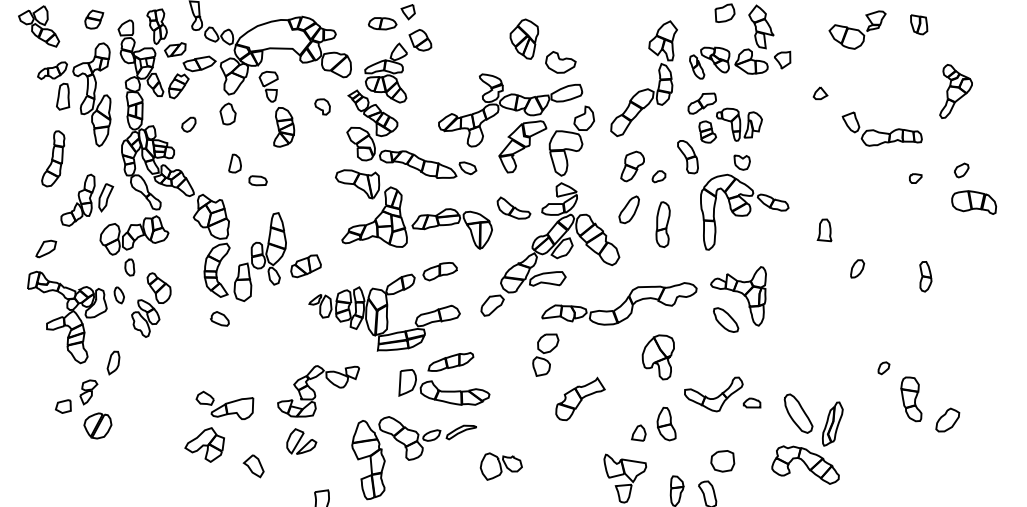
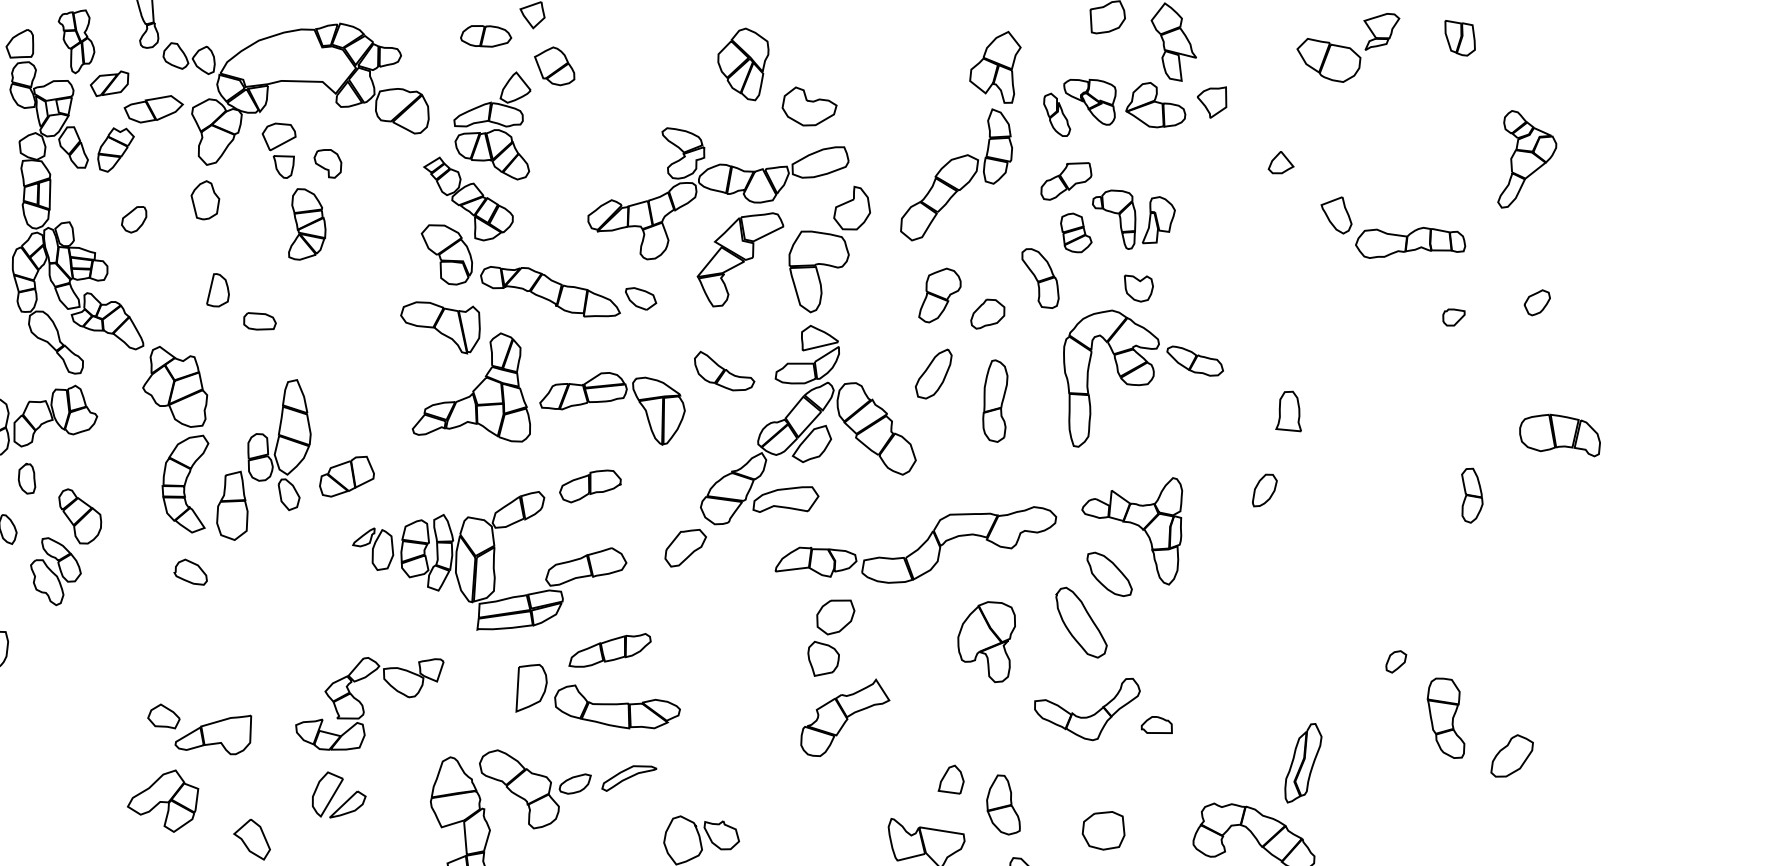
part: (322, 106) -> (327, 162), moved
part: (658, 176) -> (986, 313), size x1.43
part: (974, 202) -> (1560, 435), moved
part: (857, 268) -> (1264, 489), moved
part: (545, 354) -> (830, 636), moved
part: (798, 413) -> (1081, 622), moved
part: (666, 423) -> (1003, 803), moved

